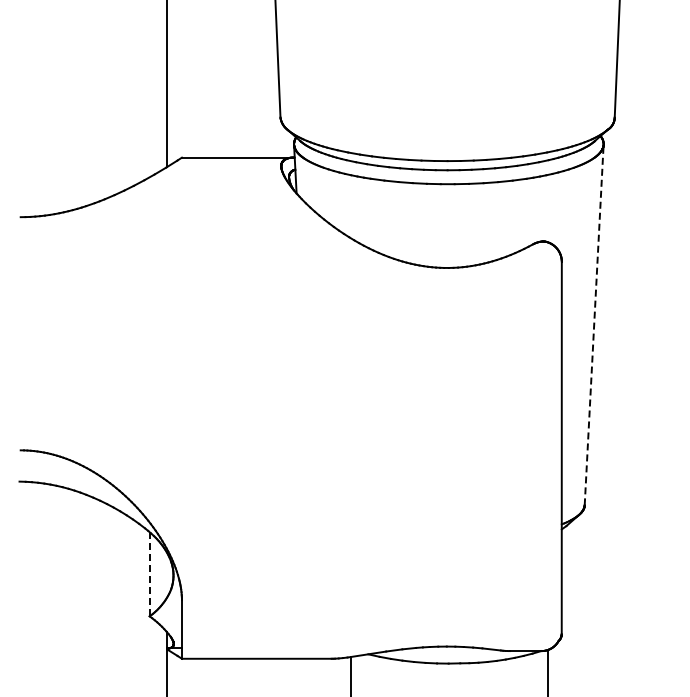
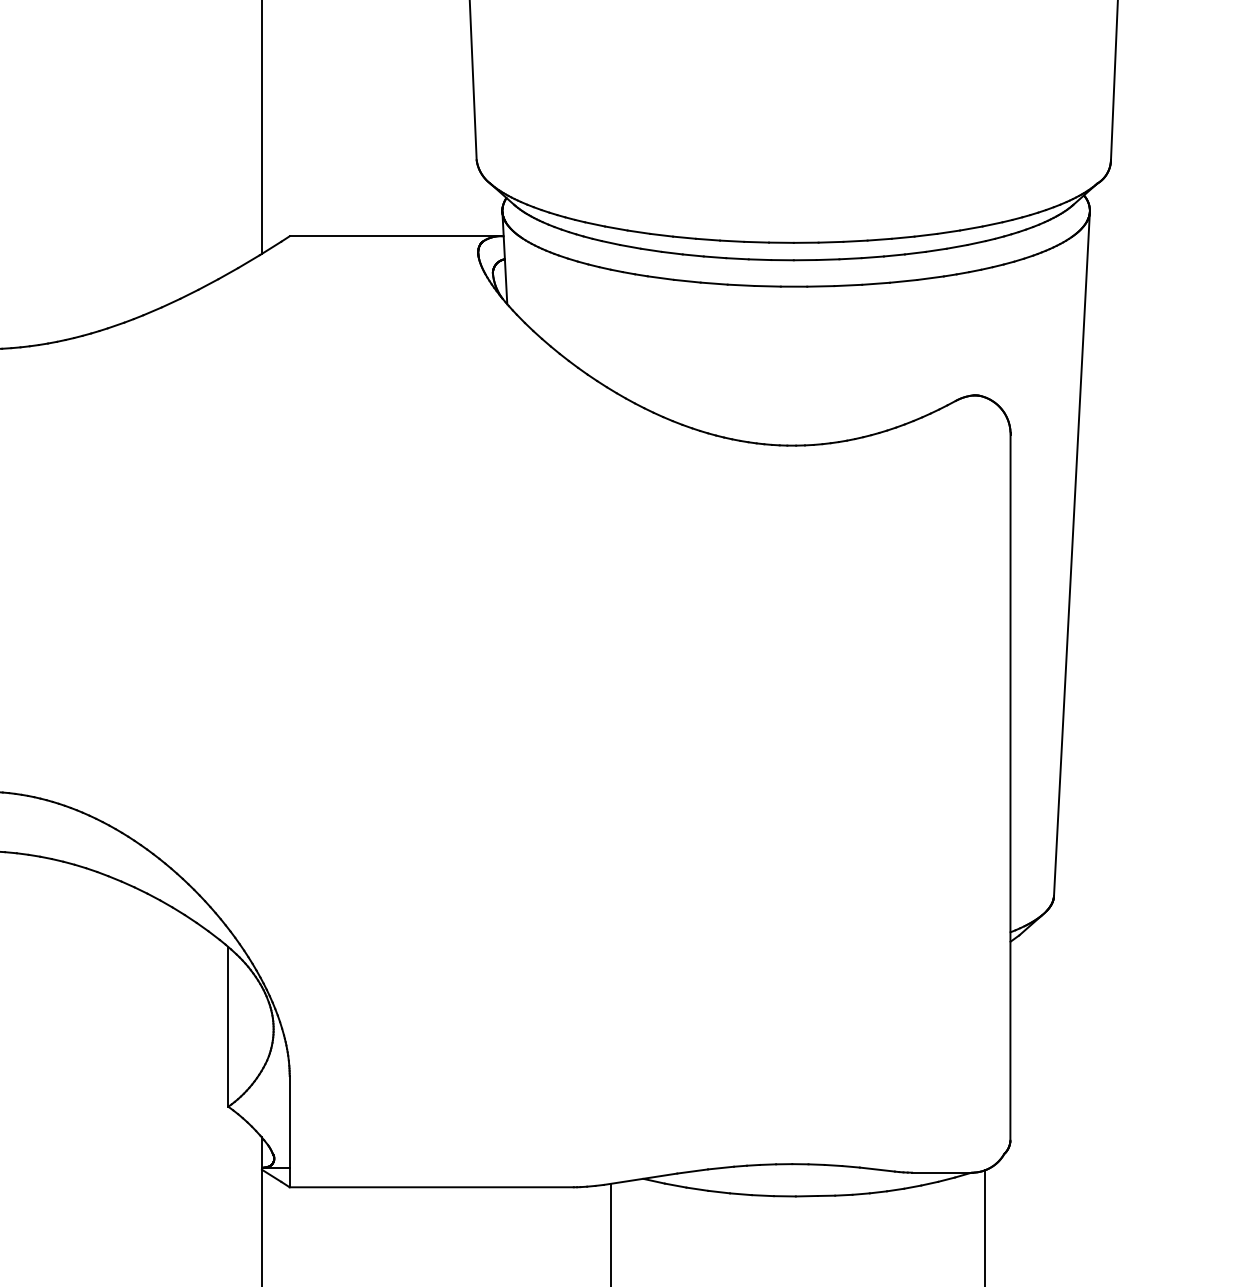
line: (594, 324) -> (1072, 552), dashed -> solid
line: (149, 573) -> (228, 1025), dashed -> solid

